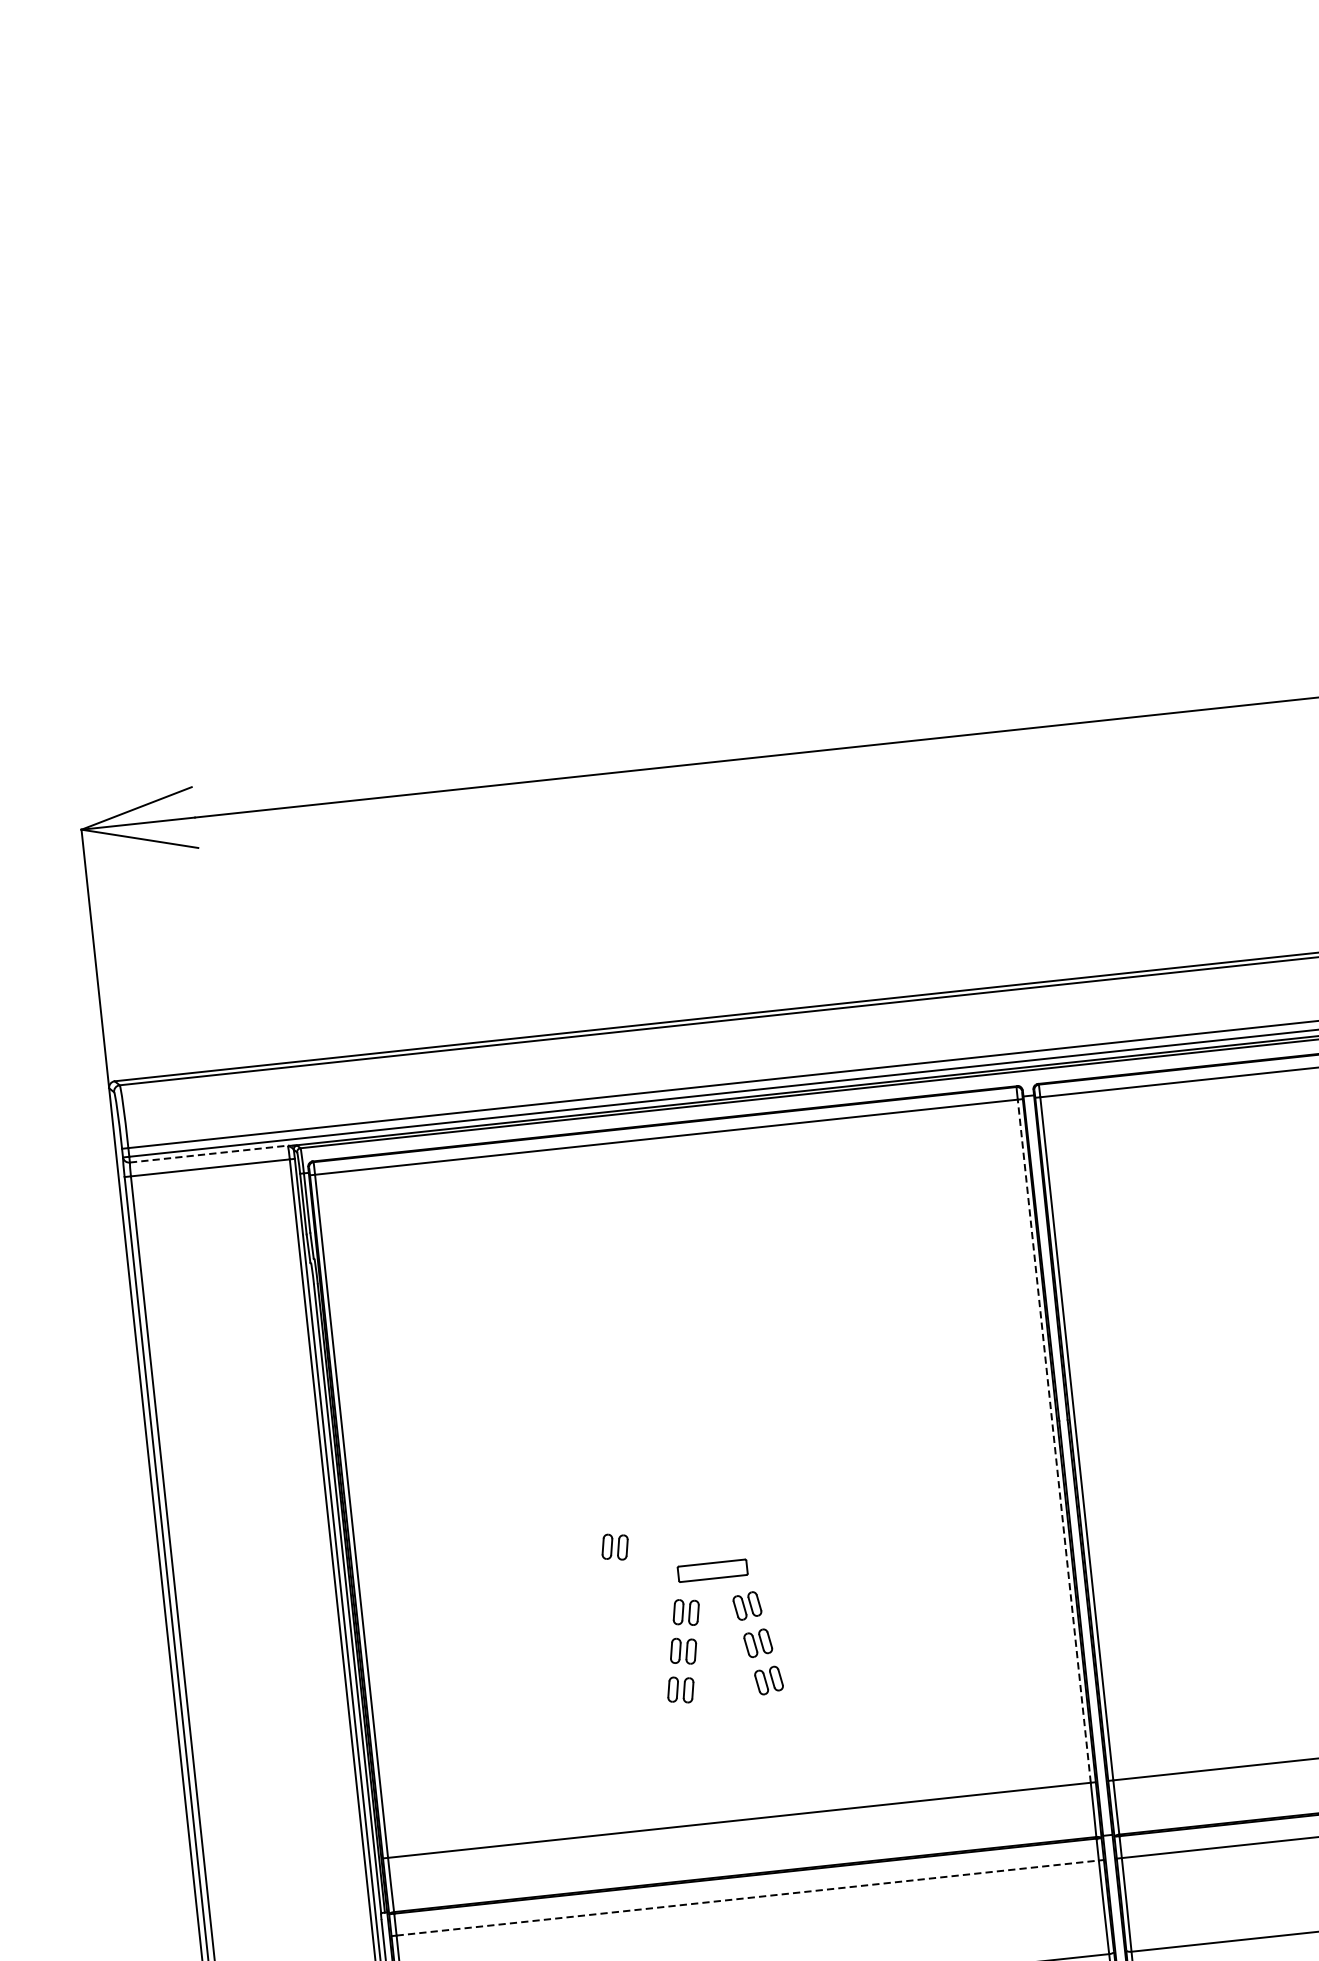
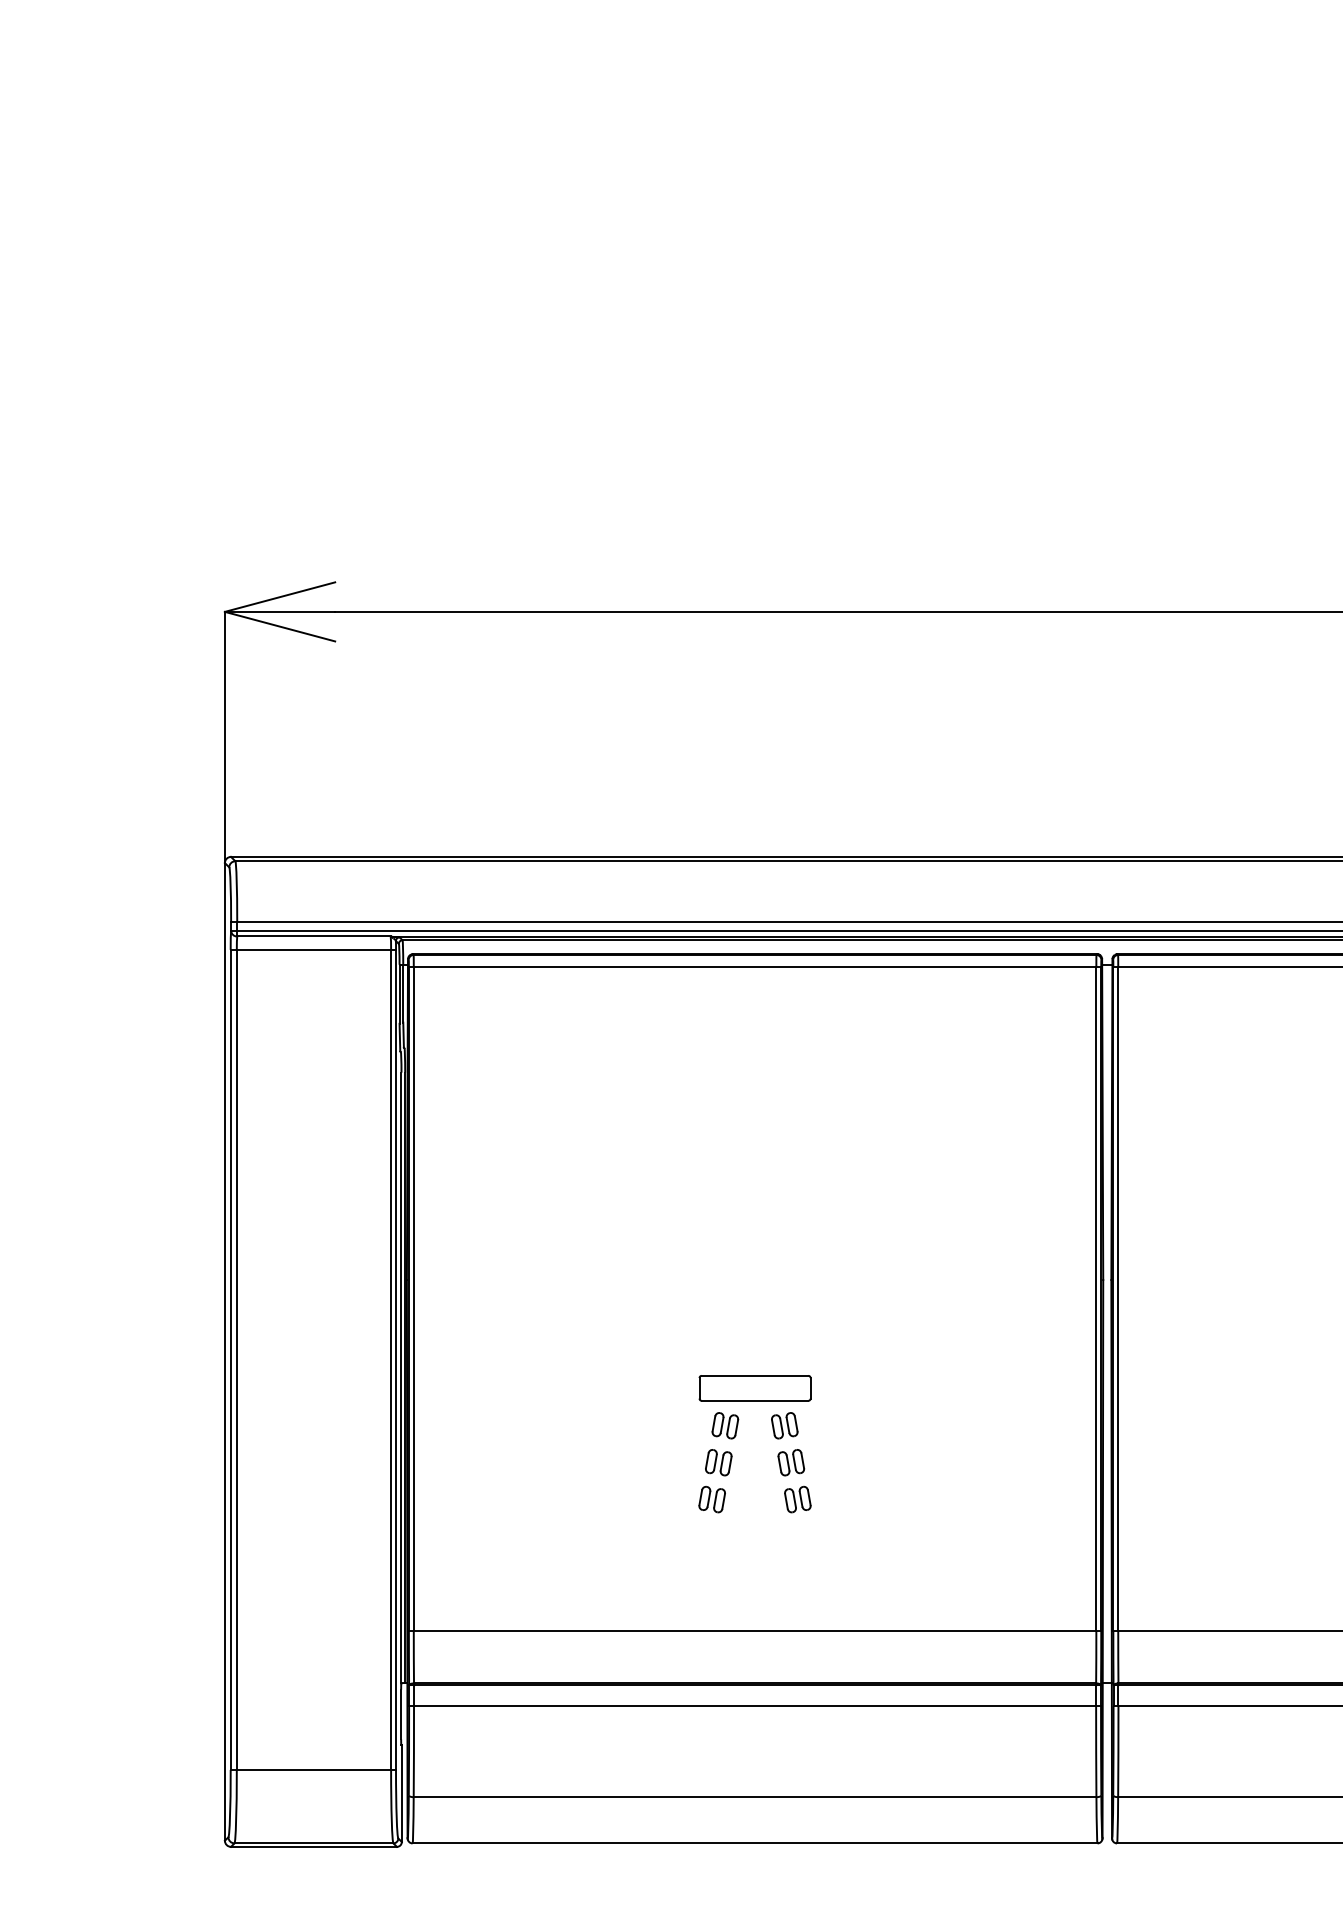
line: (208, 1154) -> (313, 936), dashed -> solid
line: (1054, 1441) -> (1096, 1299), dashed -> solid
part: (614, 1547) -> (663, 1355), removed
part: (712, 1570) -> (754, 1388), size x1.67
line: (748, 1898) -> (755, 1706), dashed -> solid

